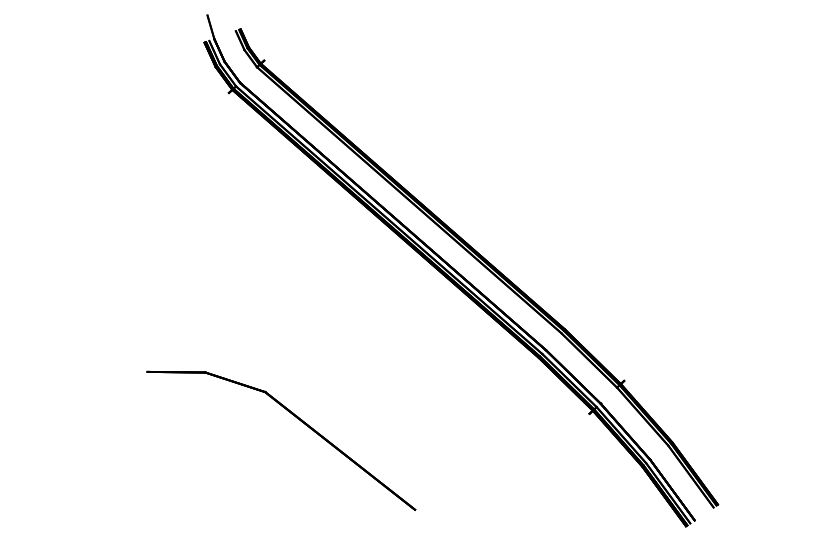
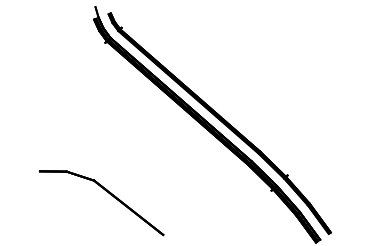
part: (298, 422) -> (109, 194), moved

